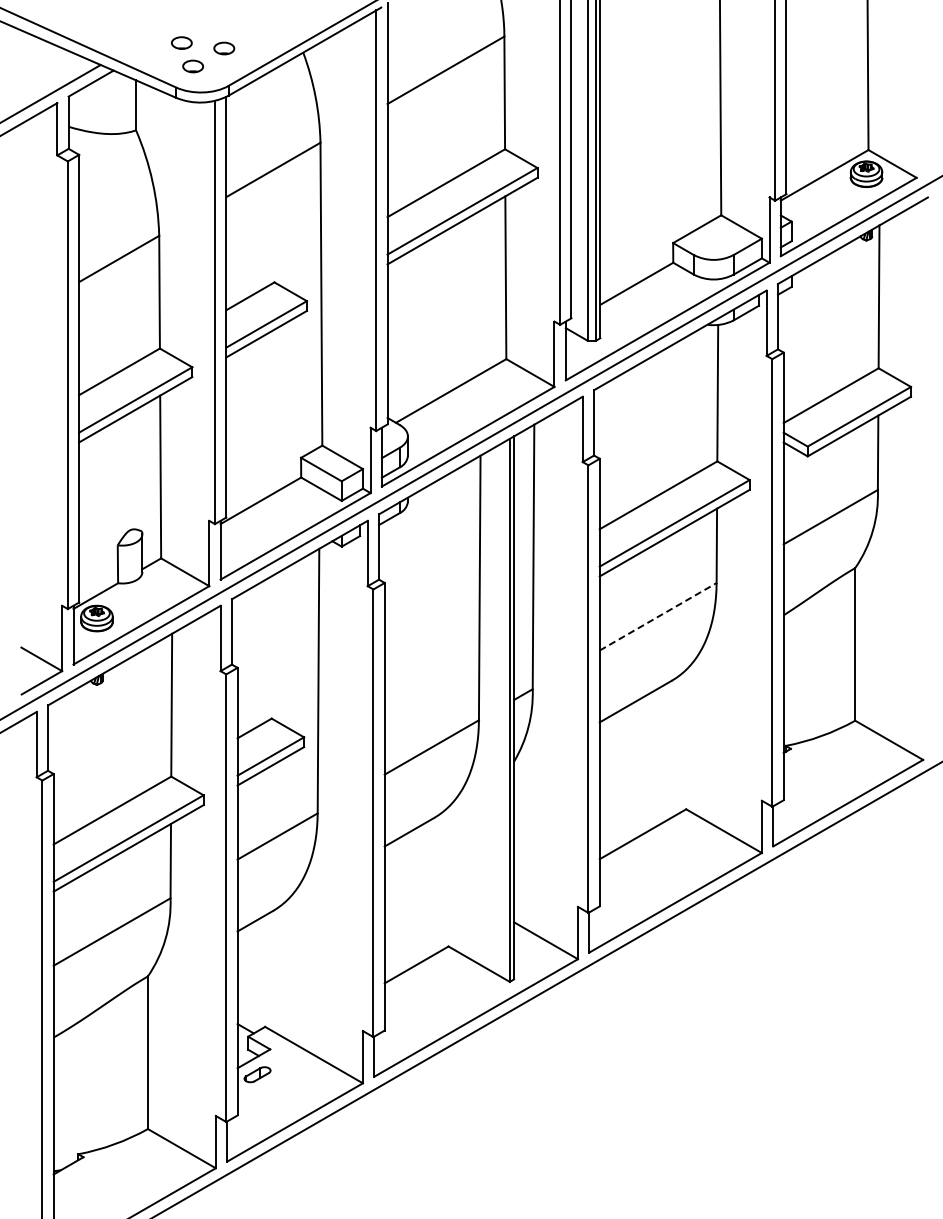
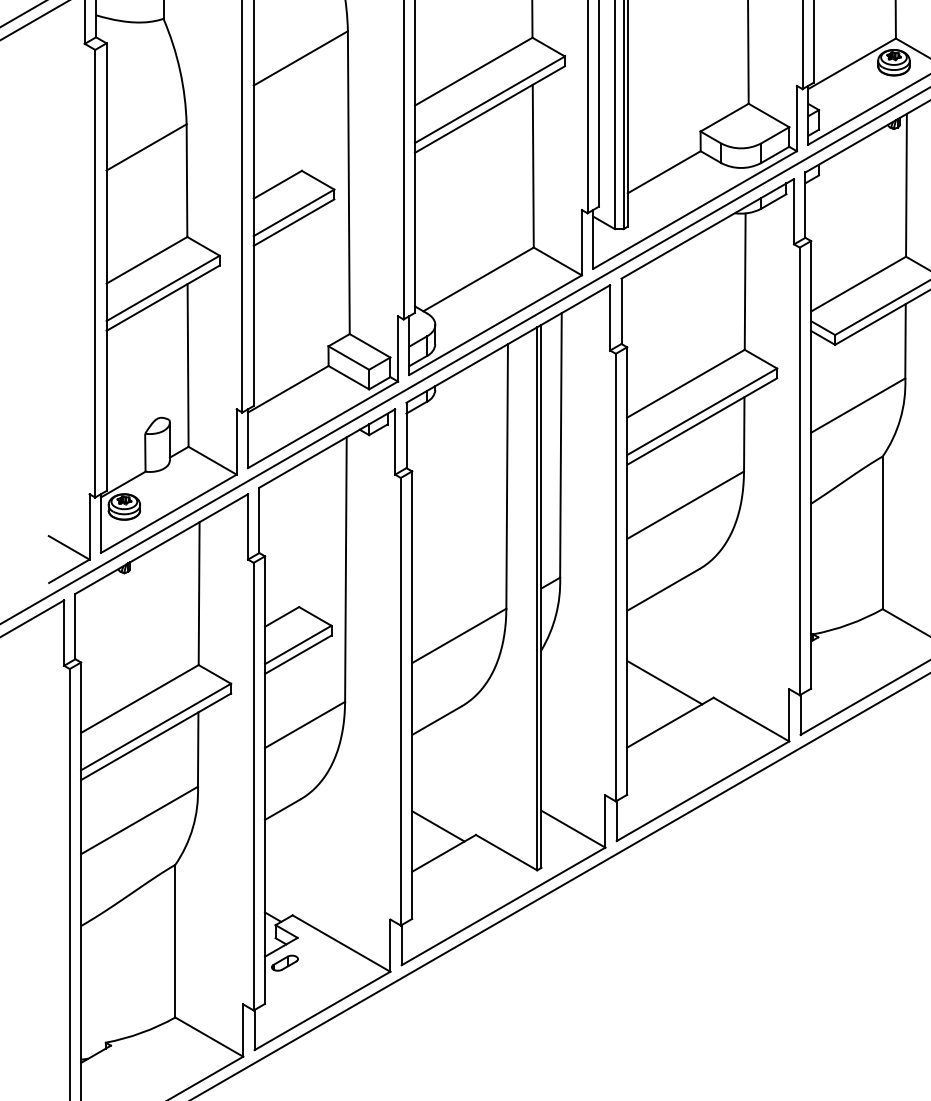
line: (658, 616) -> (685, 504), dashed -> solid
line: (636, 793) -> (663, 681), added
line: (410, 937) -> (437, 825), added

